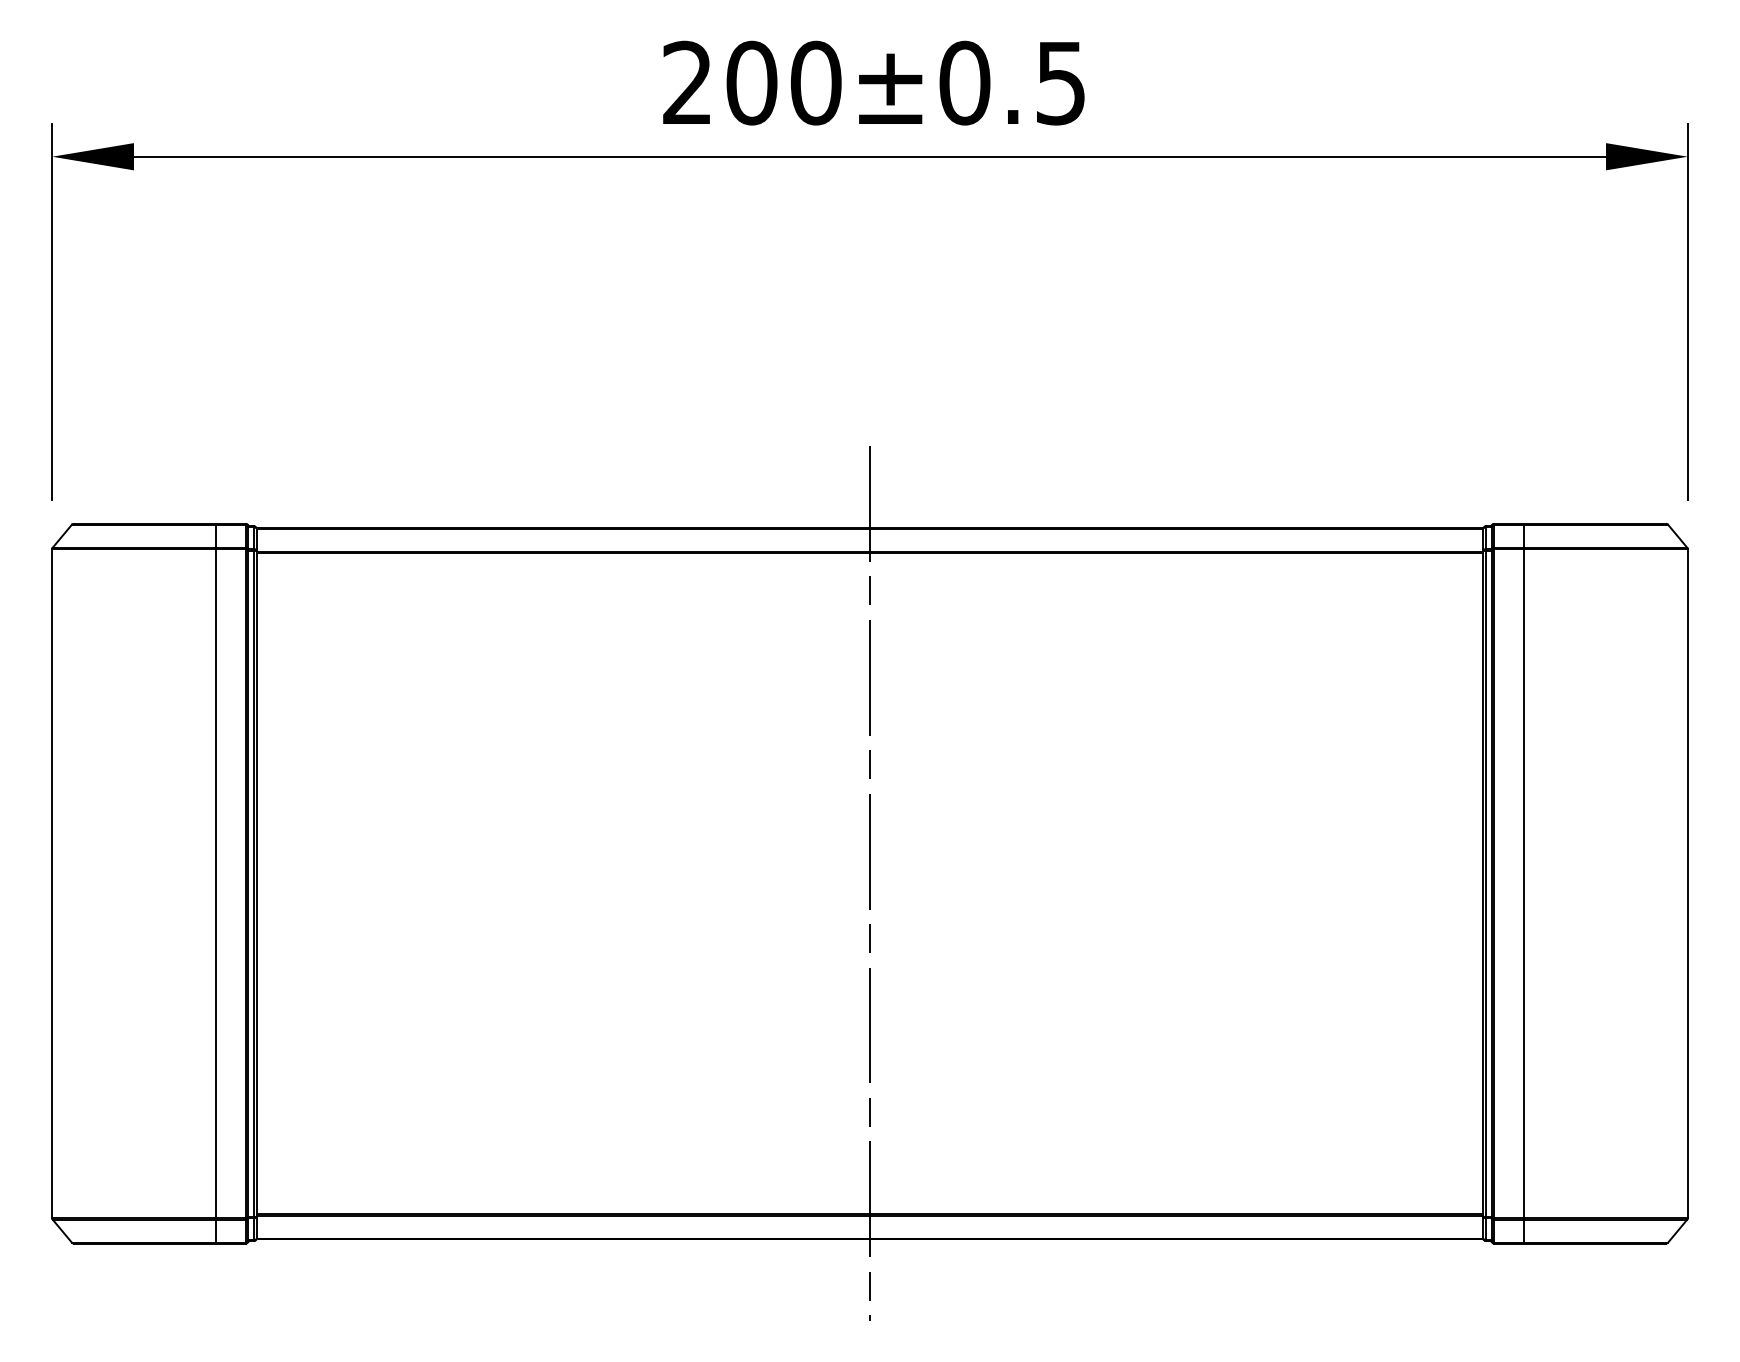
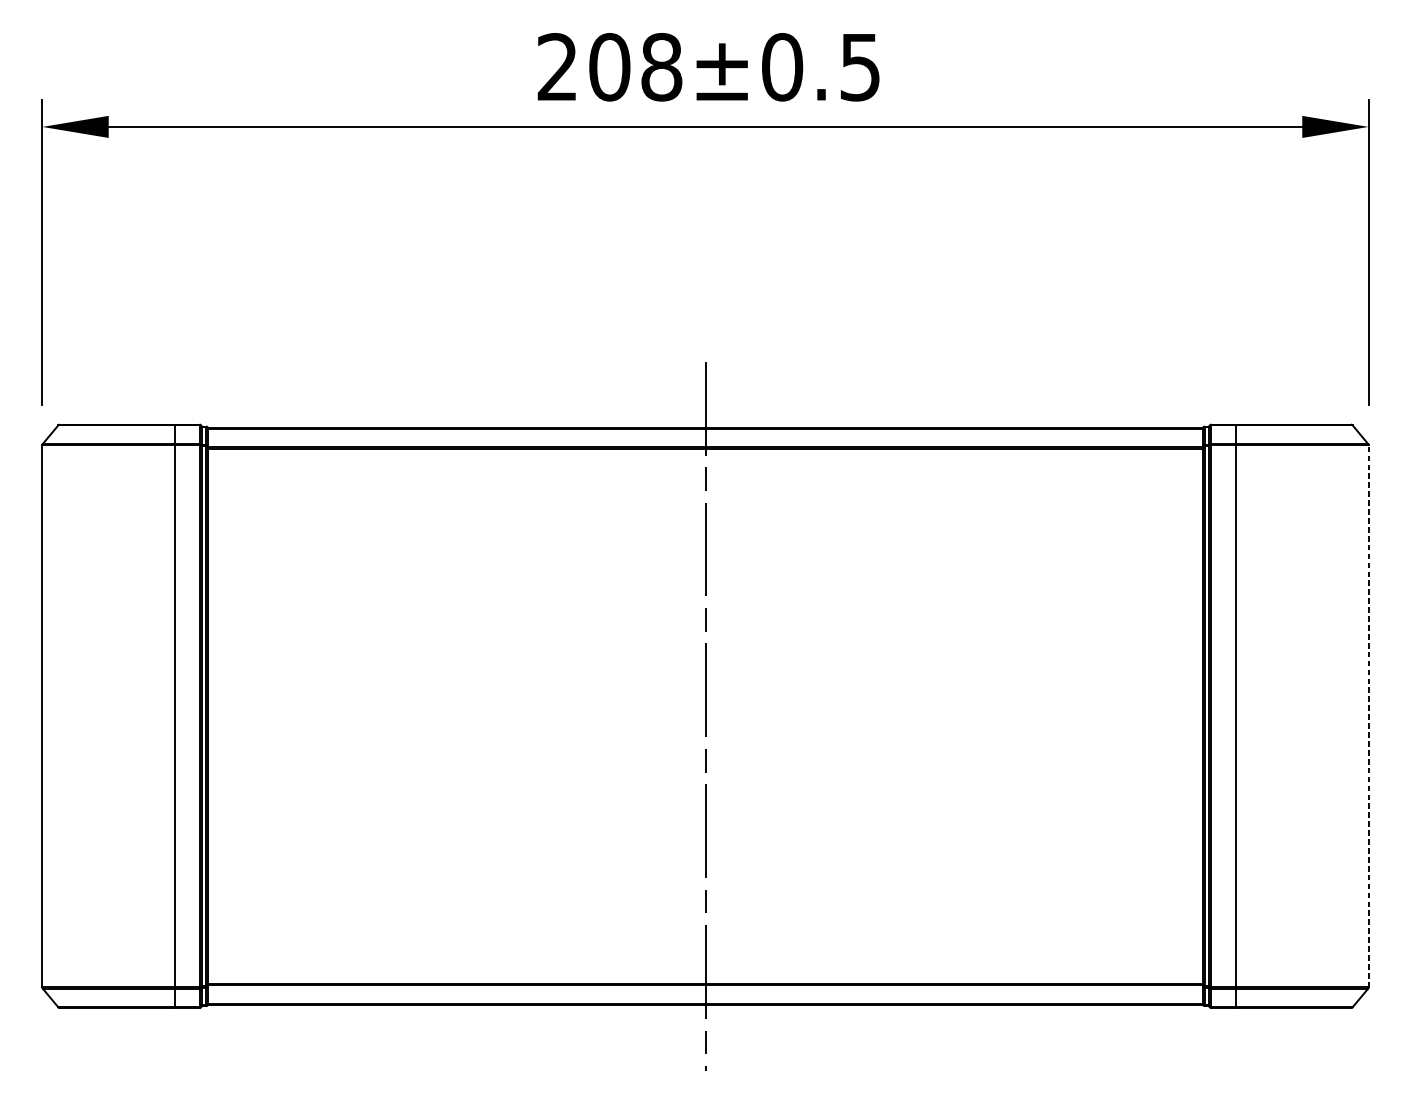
text: (815, 83) -> (661, 67), 200±0.5 -> 208±0.5
line: (1687, 883) -> (1368, 716), solid -> dashed

